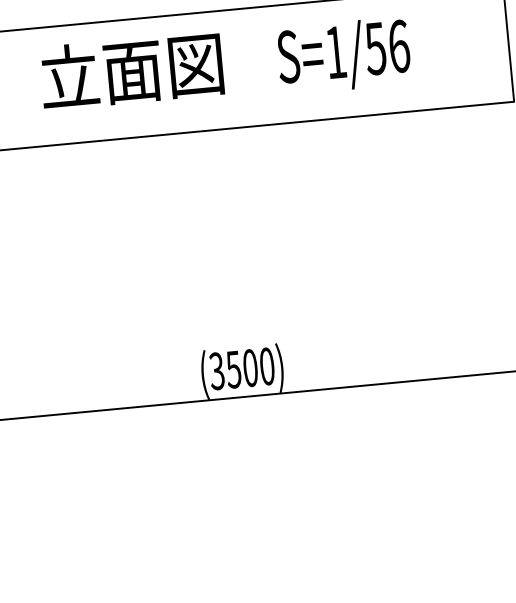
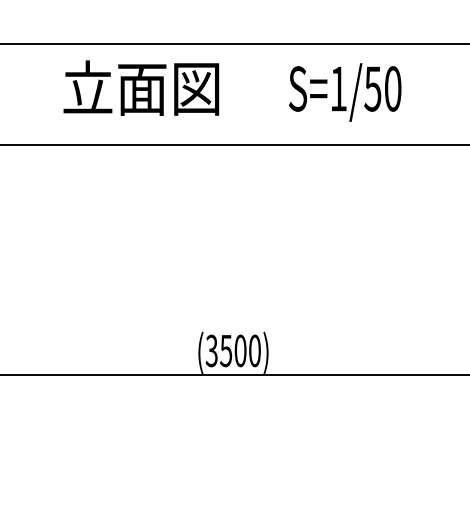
text: (399, 45) -> (393, 88), S=1/56 -> S=1/50
text: (131, 70) -> (141, 87), moved

